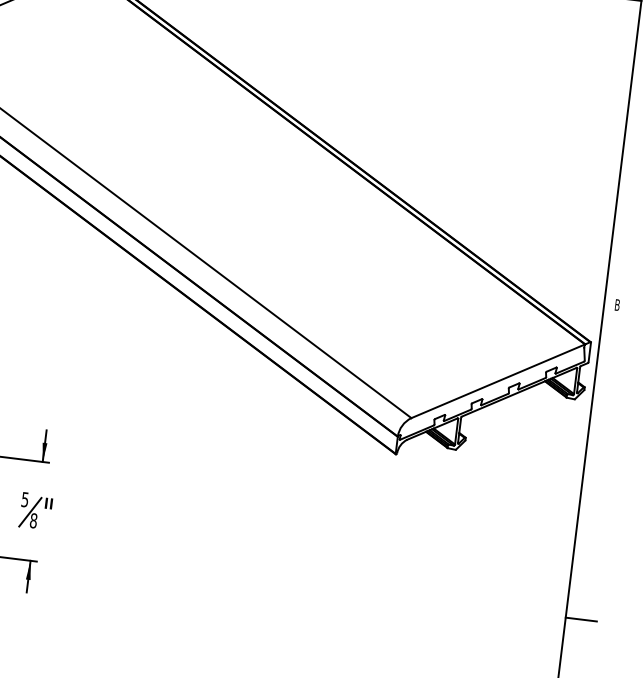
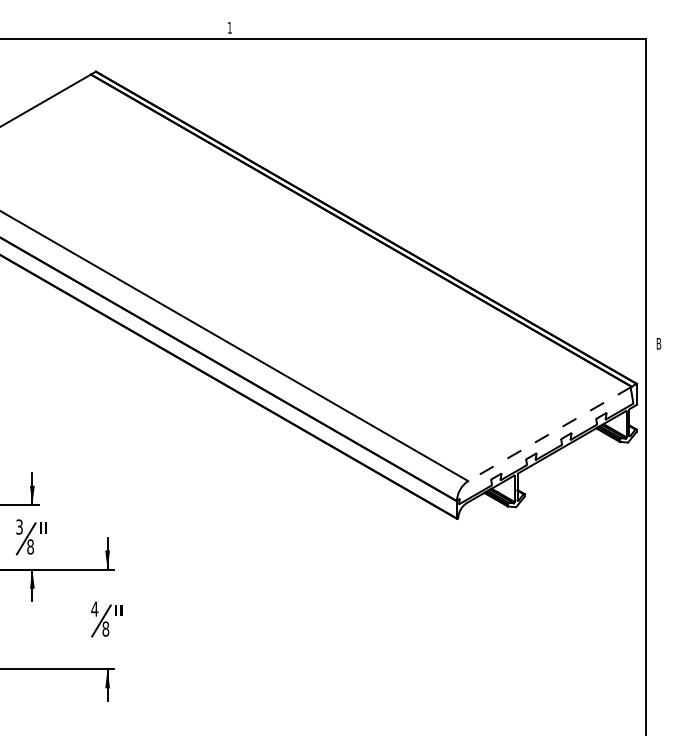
line: (497, 381) -> (549, 434), solid -> dashed
text: (24, 499) -> (94, 608), 5 -> 4
line: (581, 619) -> (661, 660), removed

